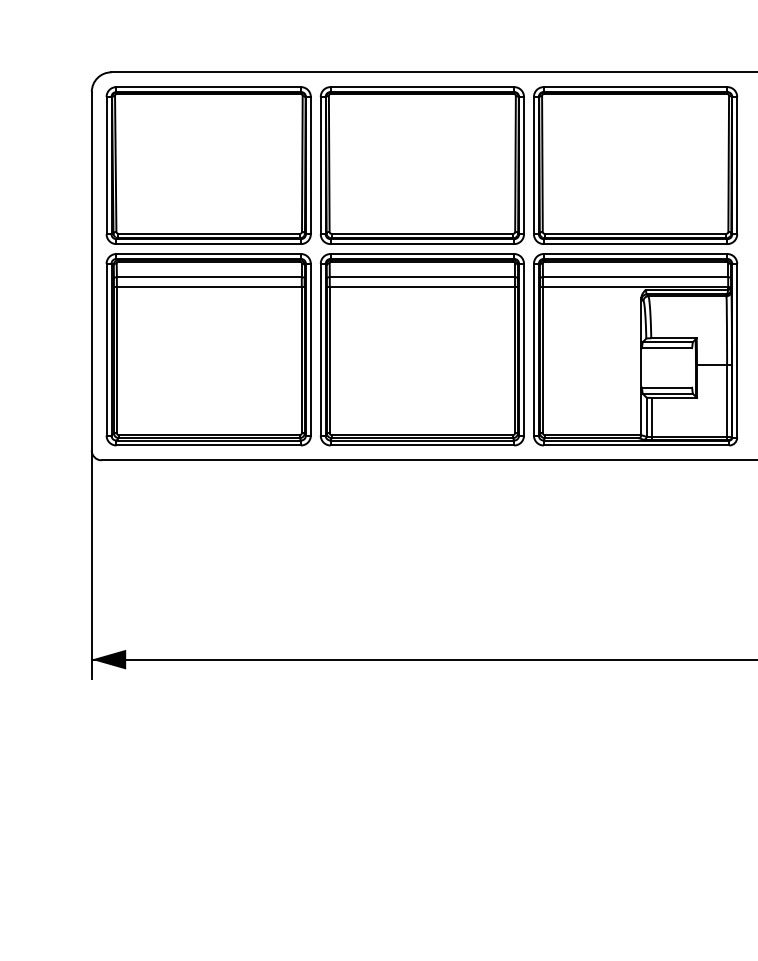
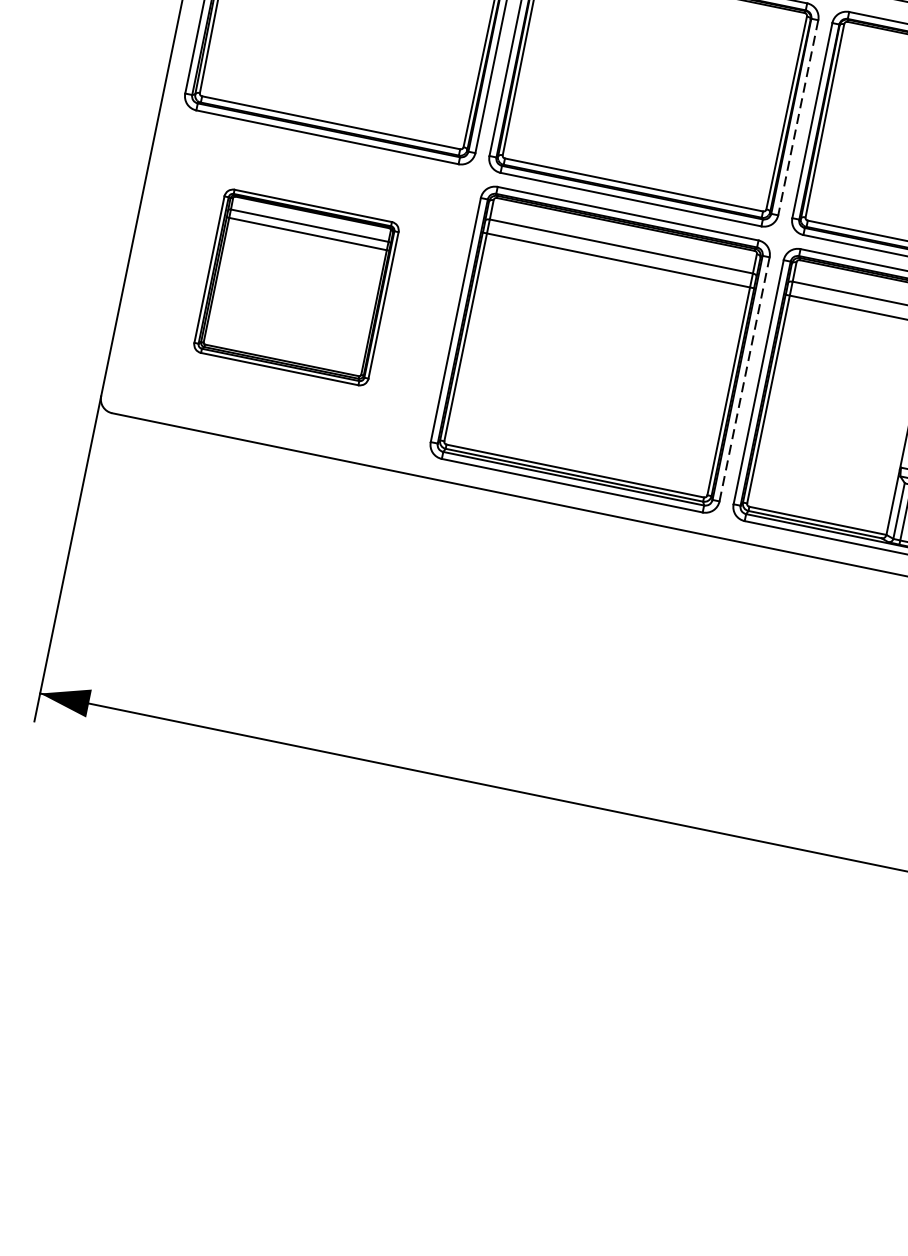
line: (524, 165) -> (798, 117), solid -> dashed
part: (208, 349) -> (296, 286), size x0.6
line: (524, 349) -> (745, 379), solid -> dashed

